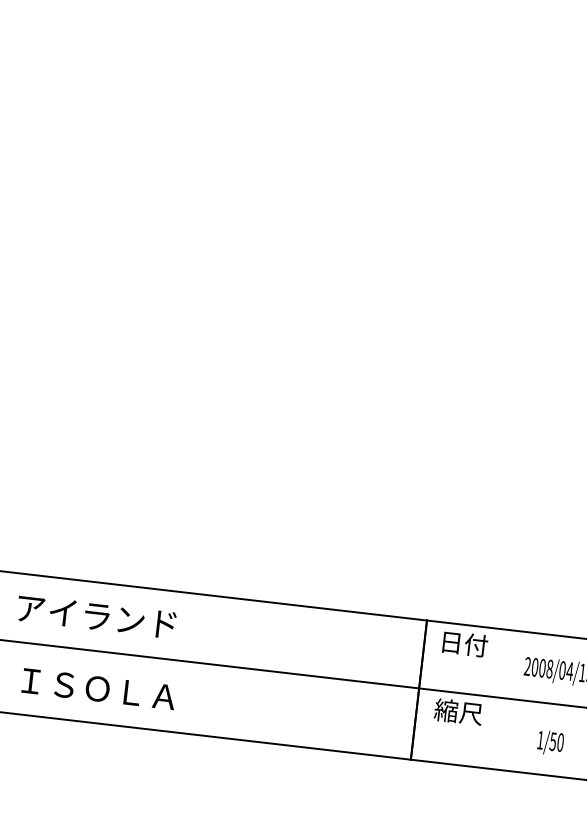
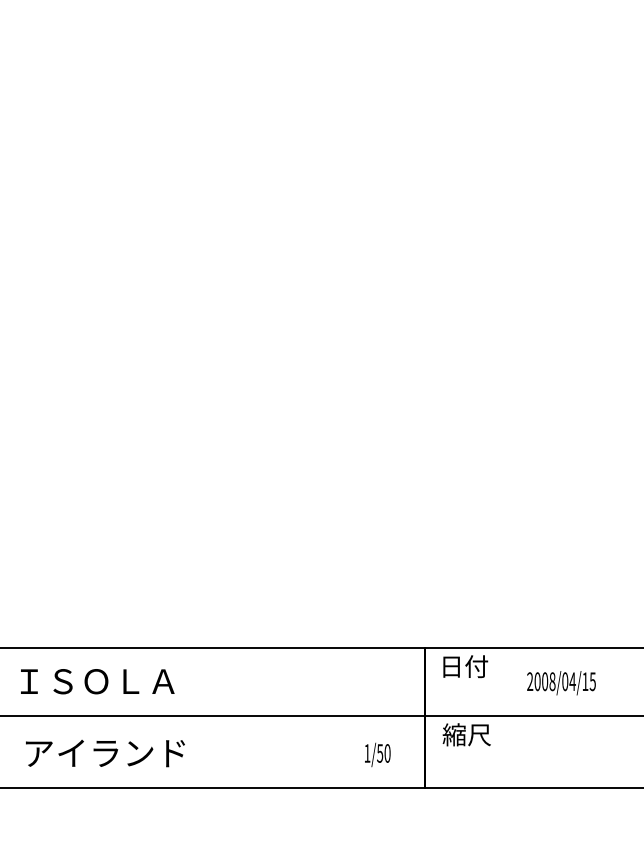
text: (95, 616) -> (95, 681), アイランド -> ＩＳＯＬＡ
text: (97, 689) -> (105, 753), ＩＳＯＬＡ -> アイランド
text: (550, 742) -> (377, 754), moved

